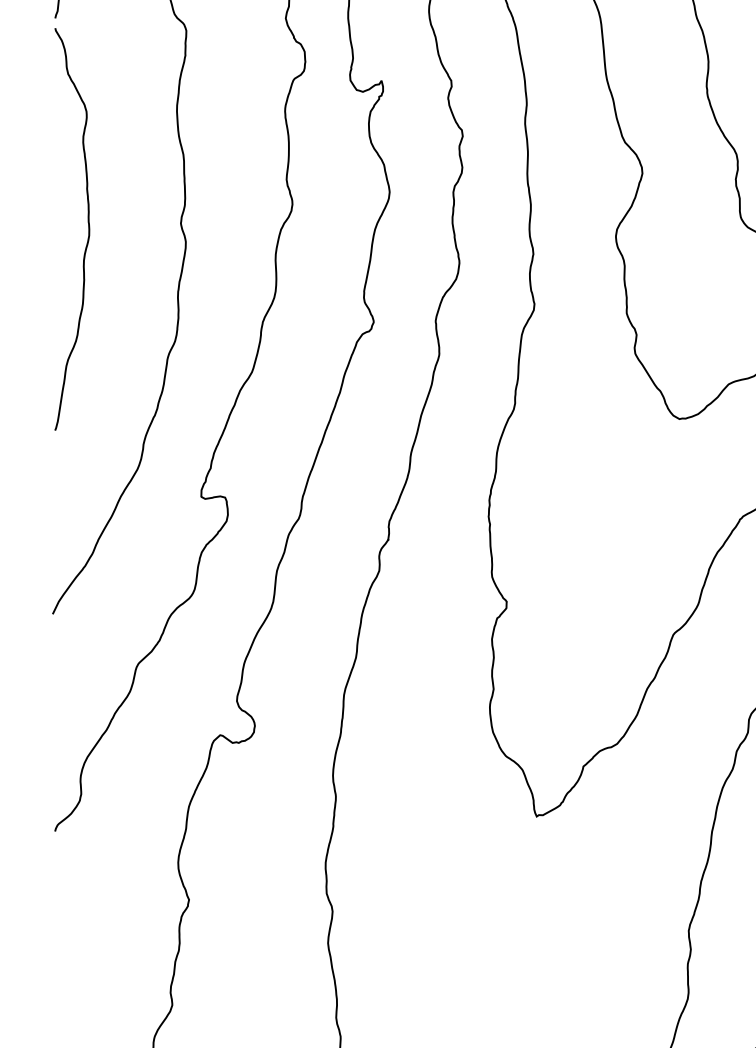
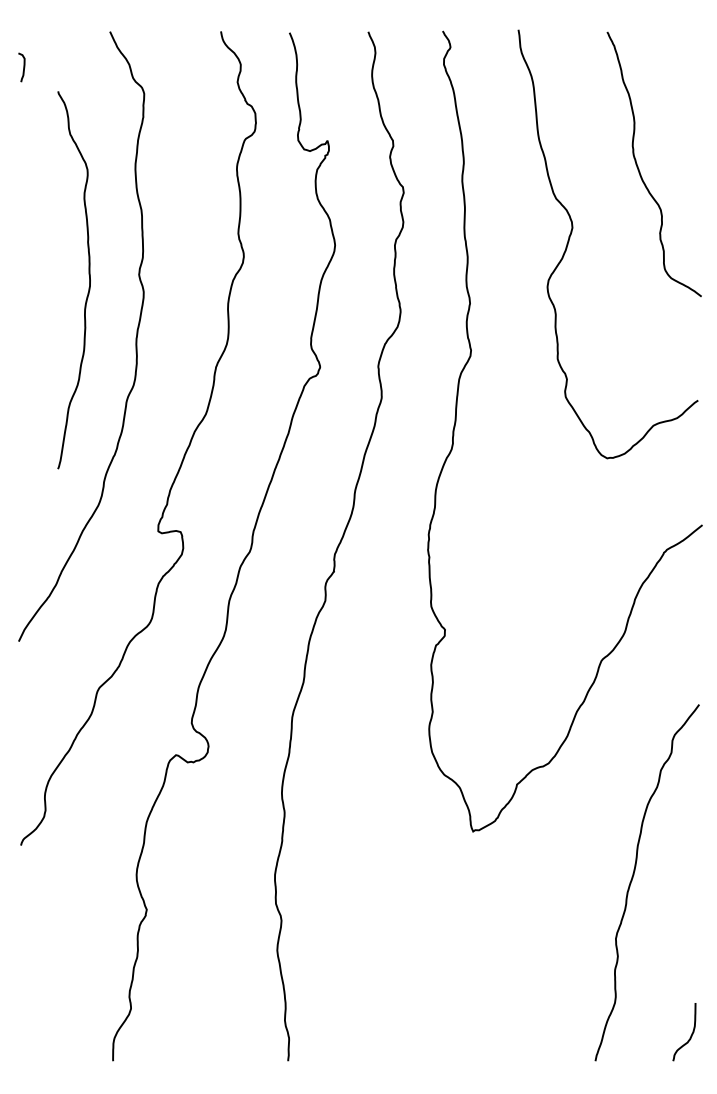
curve: (88, 229) -> (89, 280), moved

